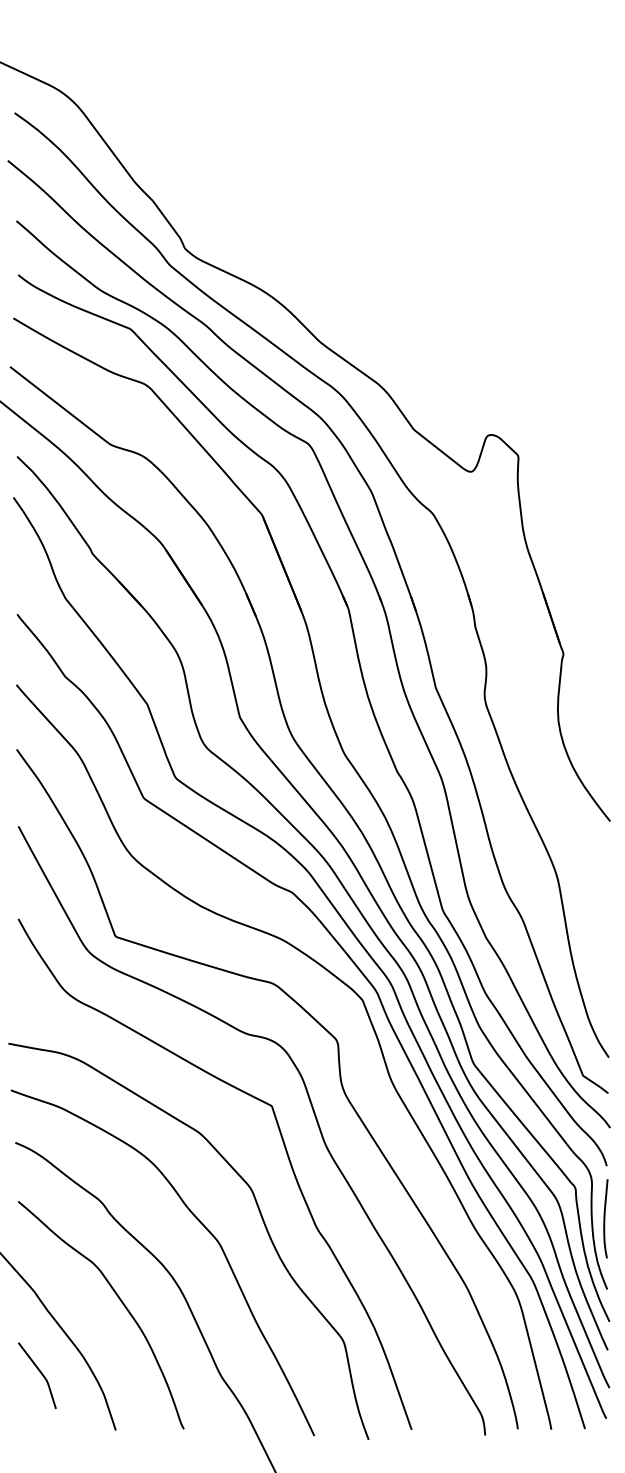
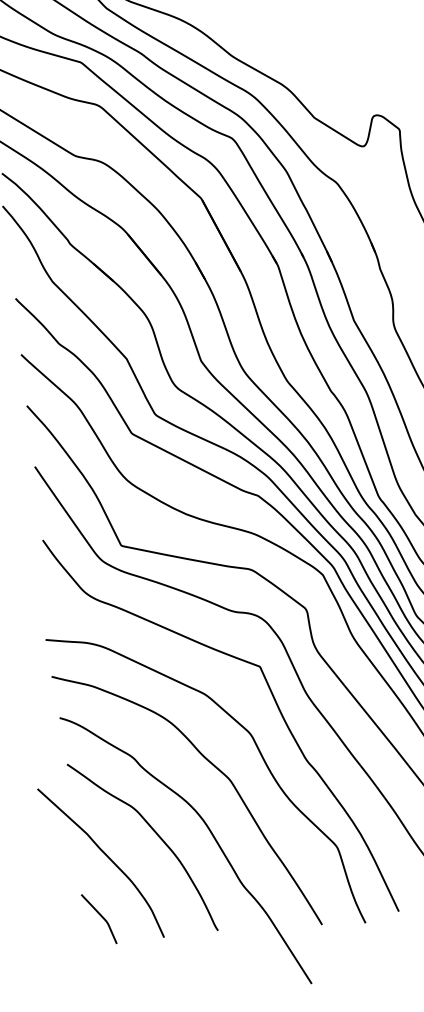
curve: (39, 1372) -> (100, 916), moved

